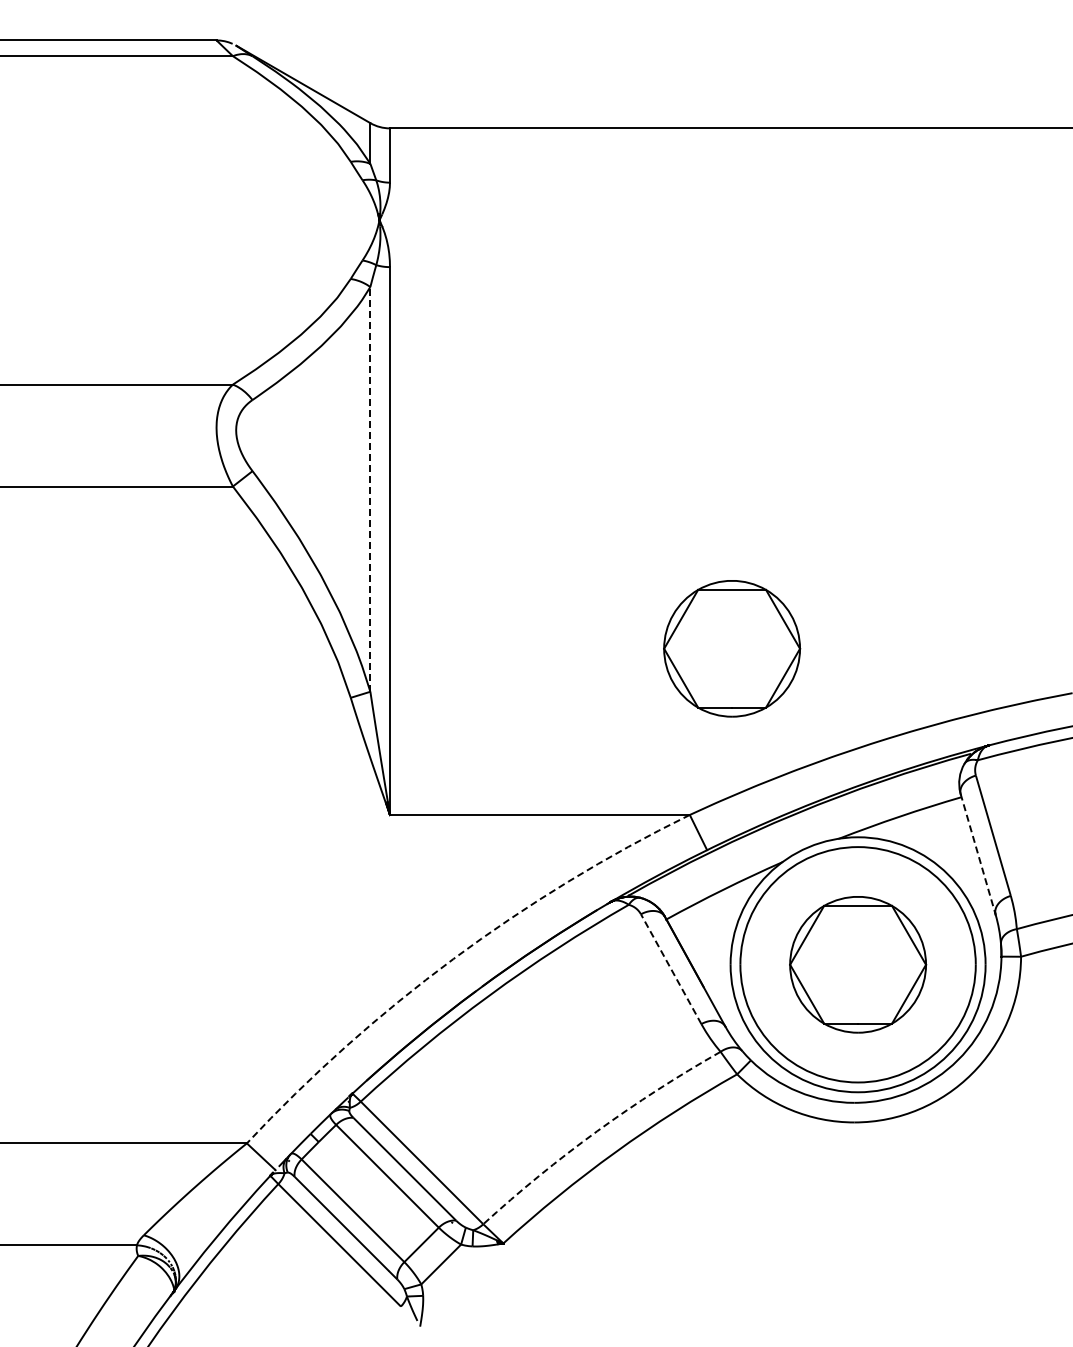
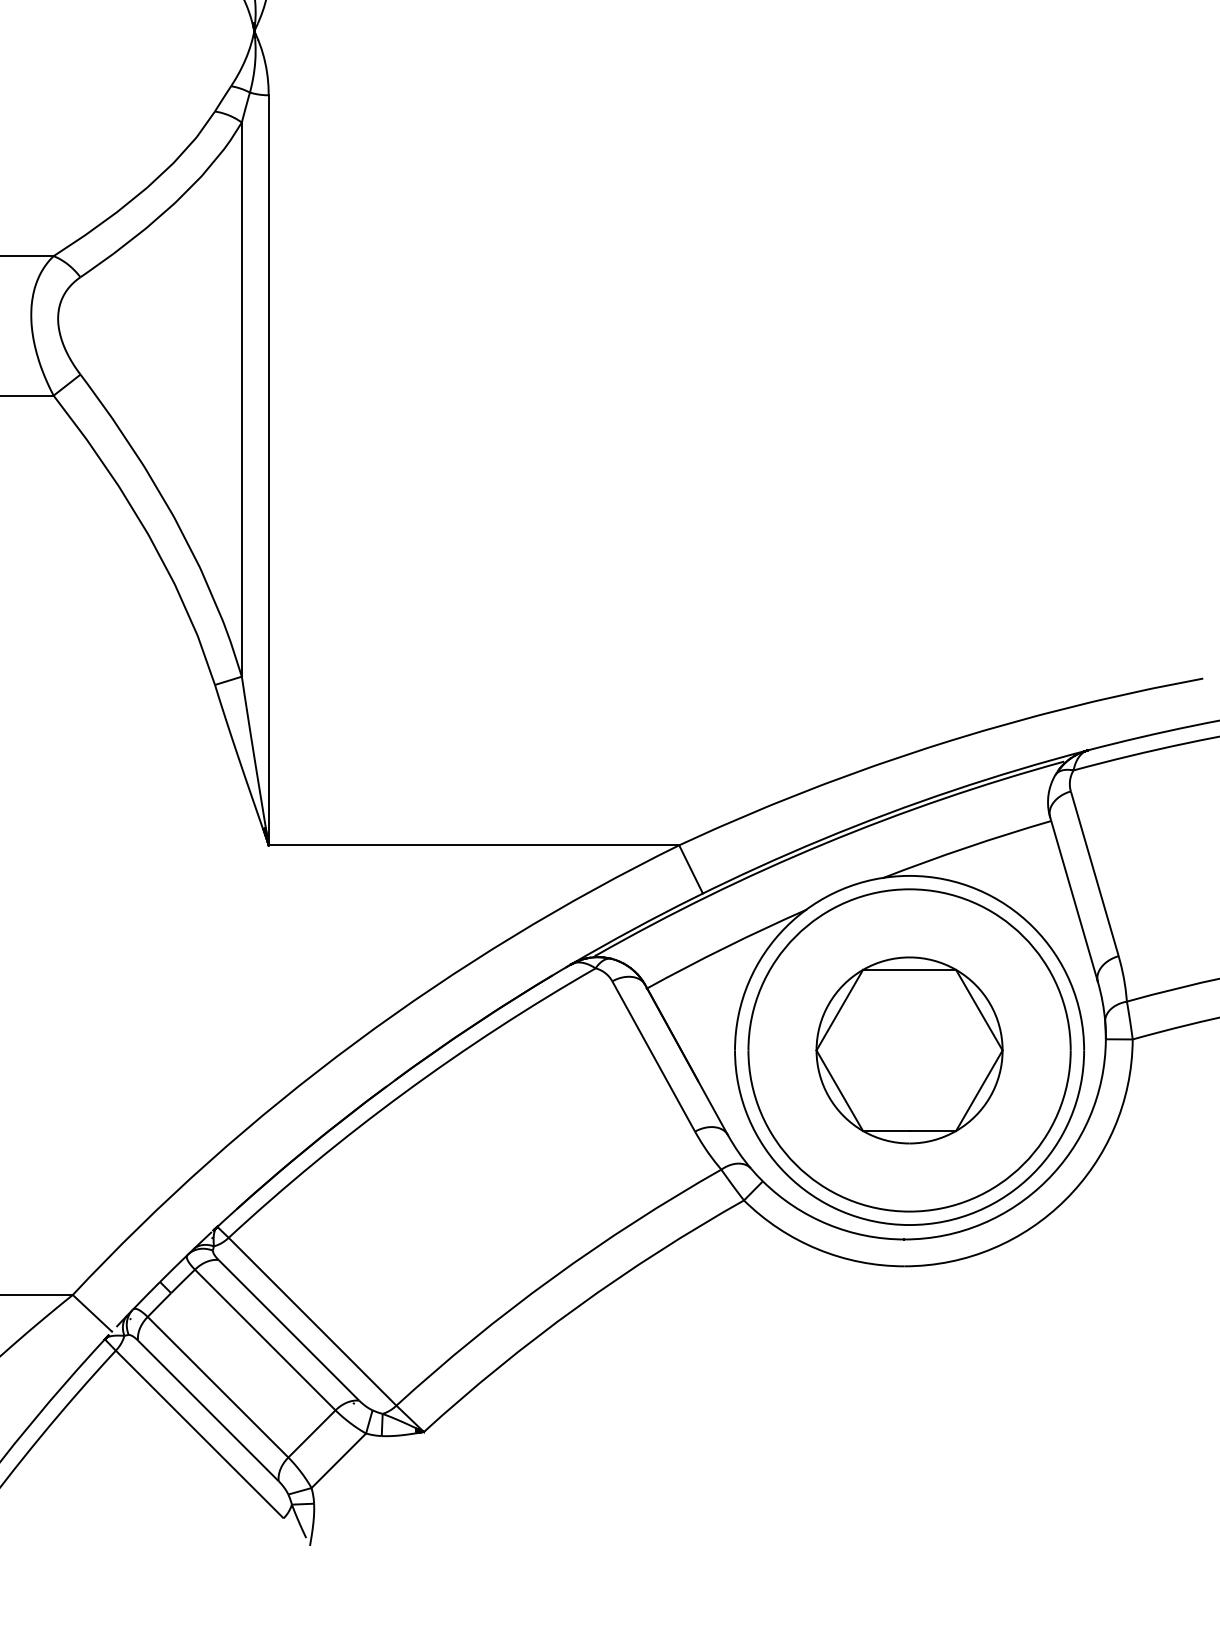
line: (370, 488) -> (242, 398), dashed -> solid
part: (732, 648) -> (737, 617), removed
line: (978, 853) -> (1074, 898), dashed -> solid
arc: (453, 959) -> (355, 1043), dashed -> solid
line: (671, 969) -> (654, 1056), dashed -> solid
arc: (597, 1131) -> (552, 1278), dashed -> solid

